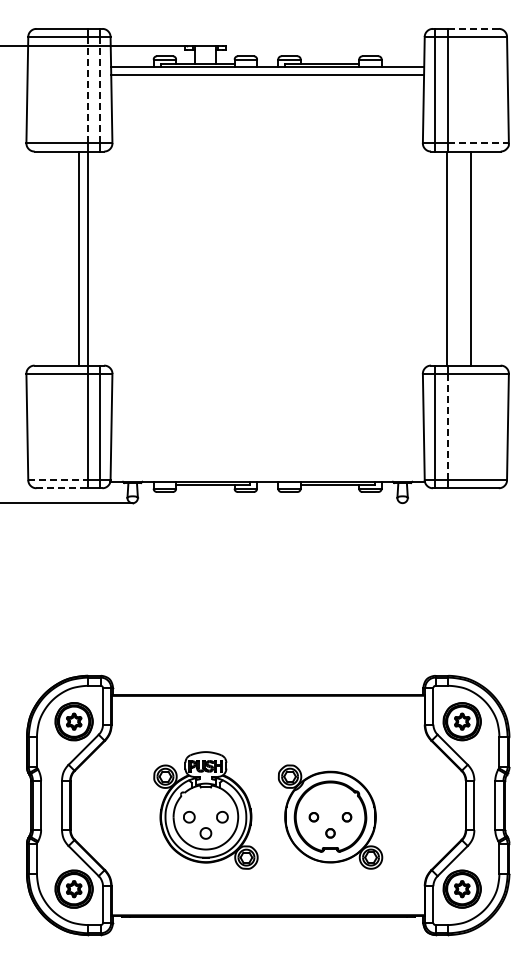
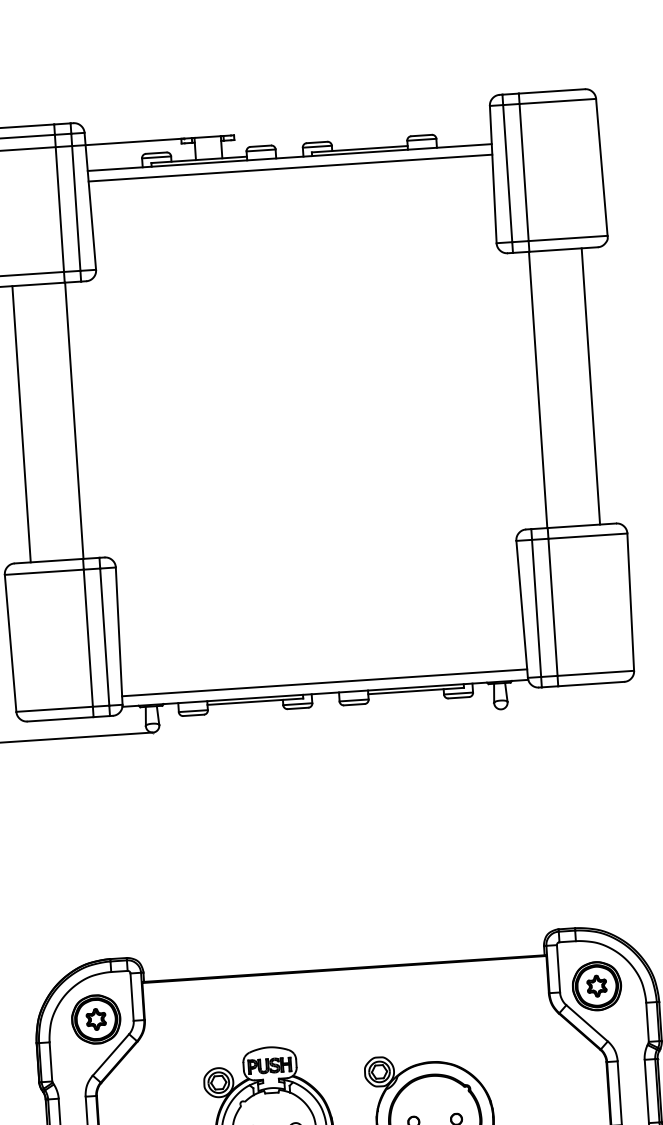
line: (473, 28) -> (552, 90), dashed -> solid
line: (87, 89) -> (59, 202), dashed -> solid
line: (100, 89) -> (76, 201), dashed -> solid
line: (478, 143) -> (568, 238), dashed -> solid
line: (79, 258) -> (22, 424), moved
line: (471, 258) -> (591, 386), moved
line: (447, 427) -> (552, 607), dashed -> solid
line: (267, 473) -> (324, 682), added
line: (57, 480) -> (54, 709), dashed -> solid
line: (62, 488) -> (61, 719), dashed -> solid

